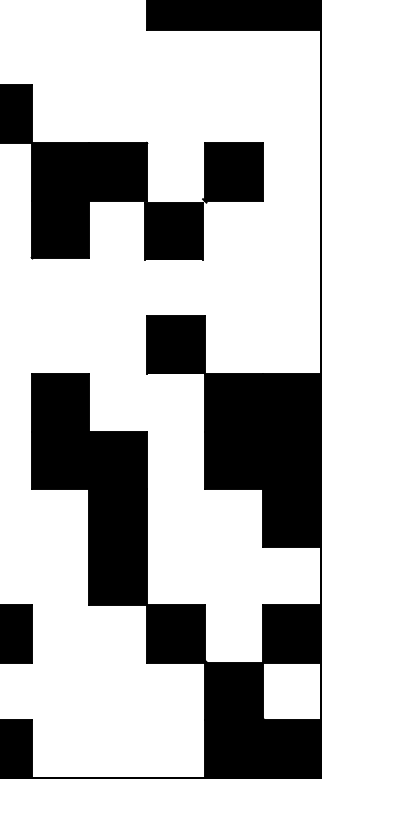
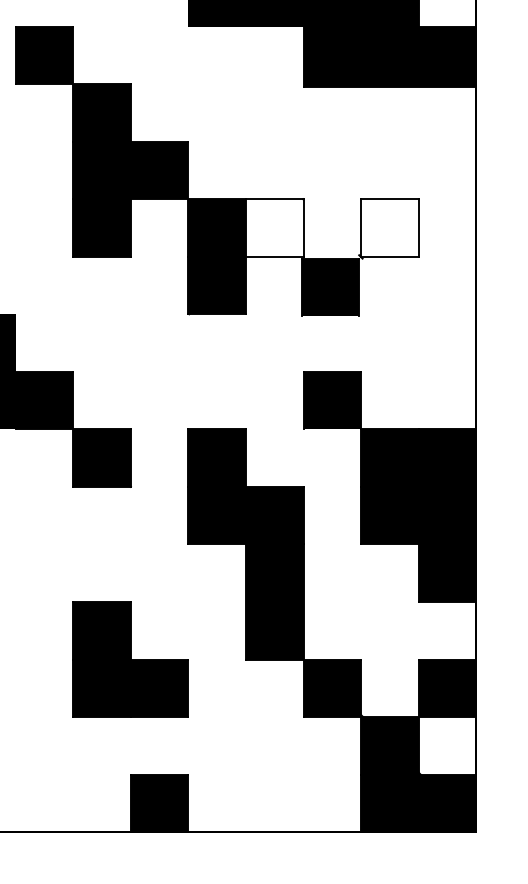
fill: (118, 171) -> (274, 227), removed
fill: (233, 171) -> (389, 227), removed

